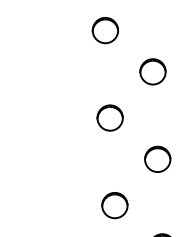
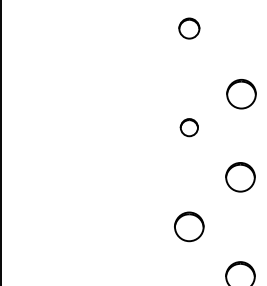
part: (105, 30) -> (189, 28), size x0.7
circle: (153, 72) -> (241, 94), moved
part: (110, 117) -> (189, 127), size x0.6

